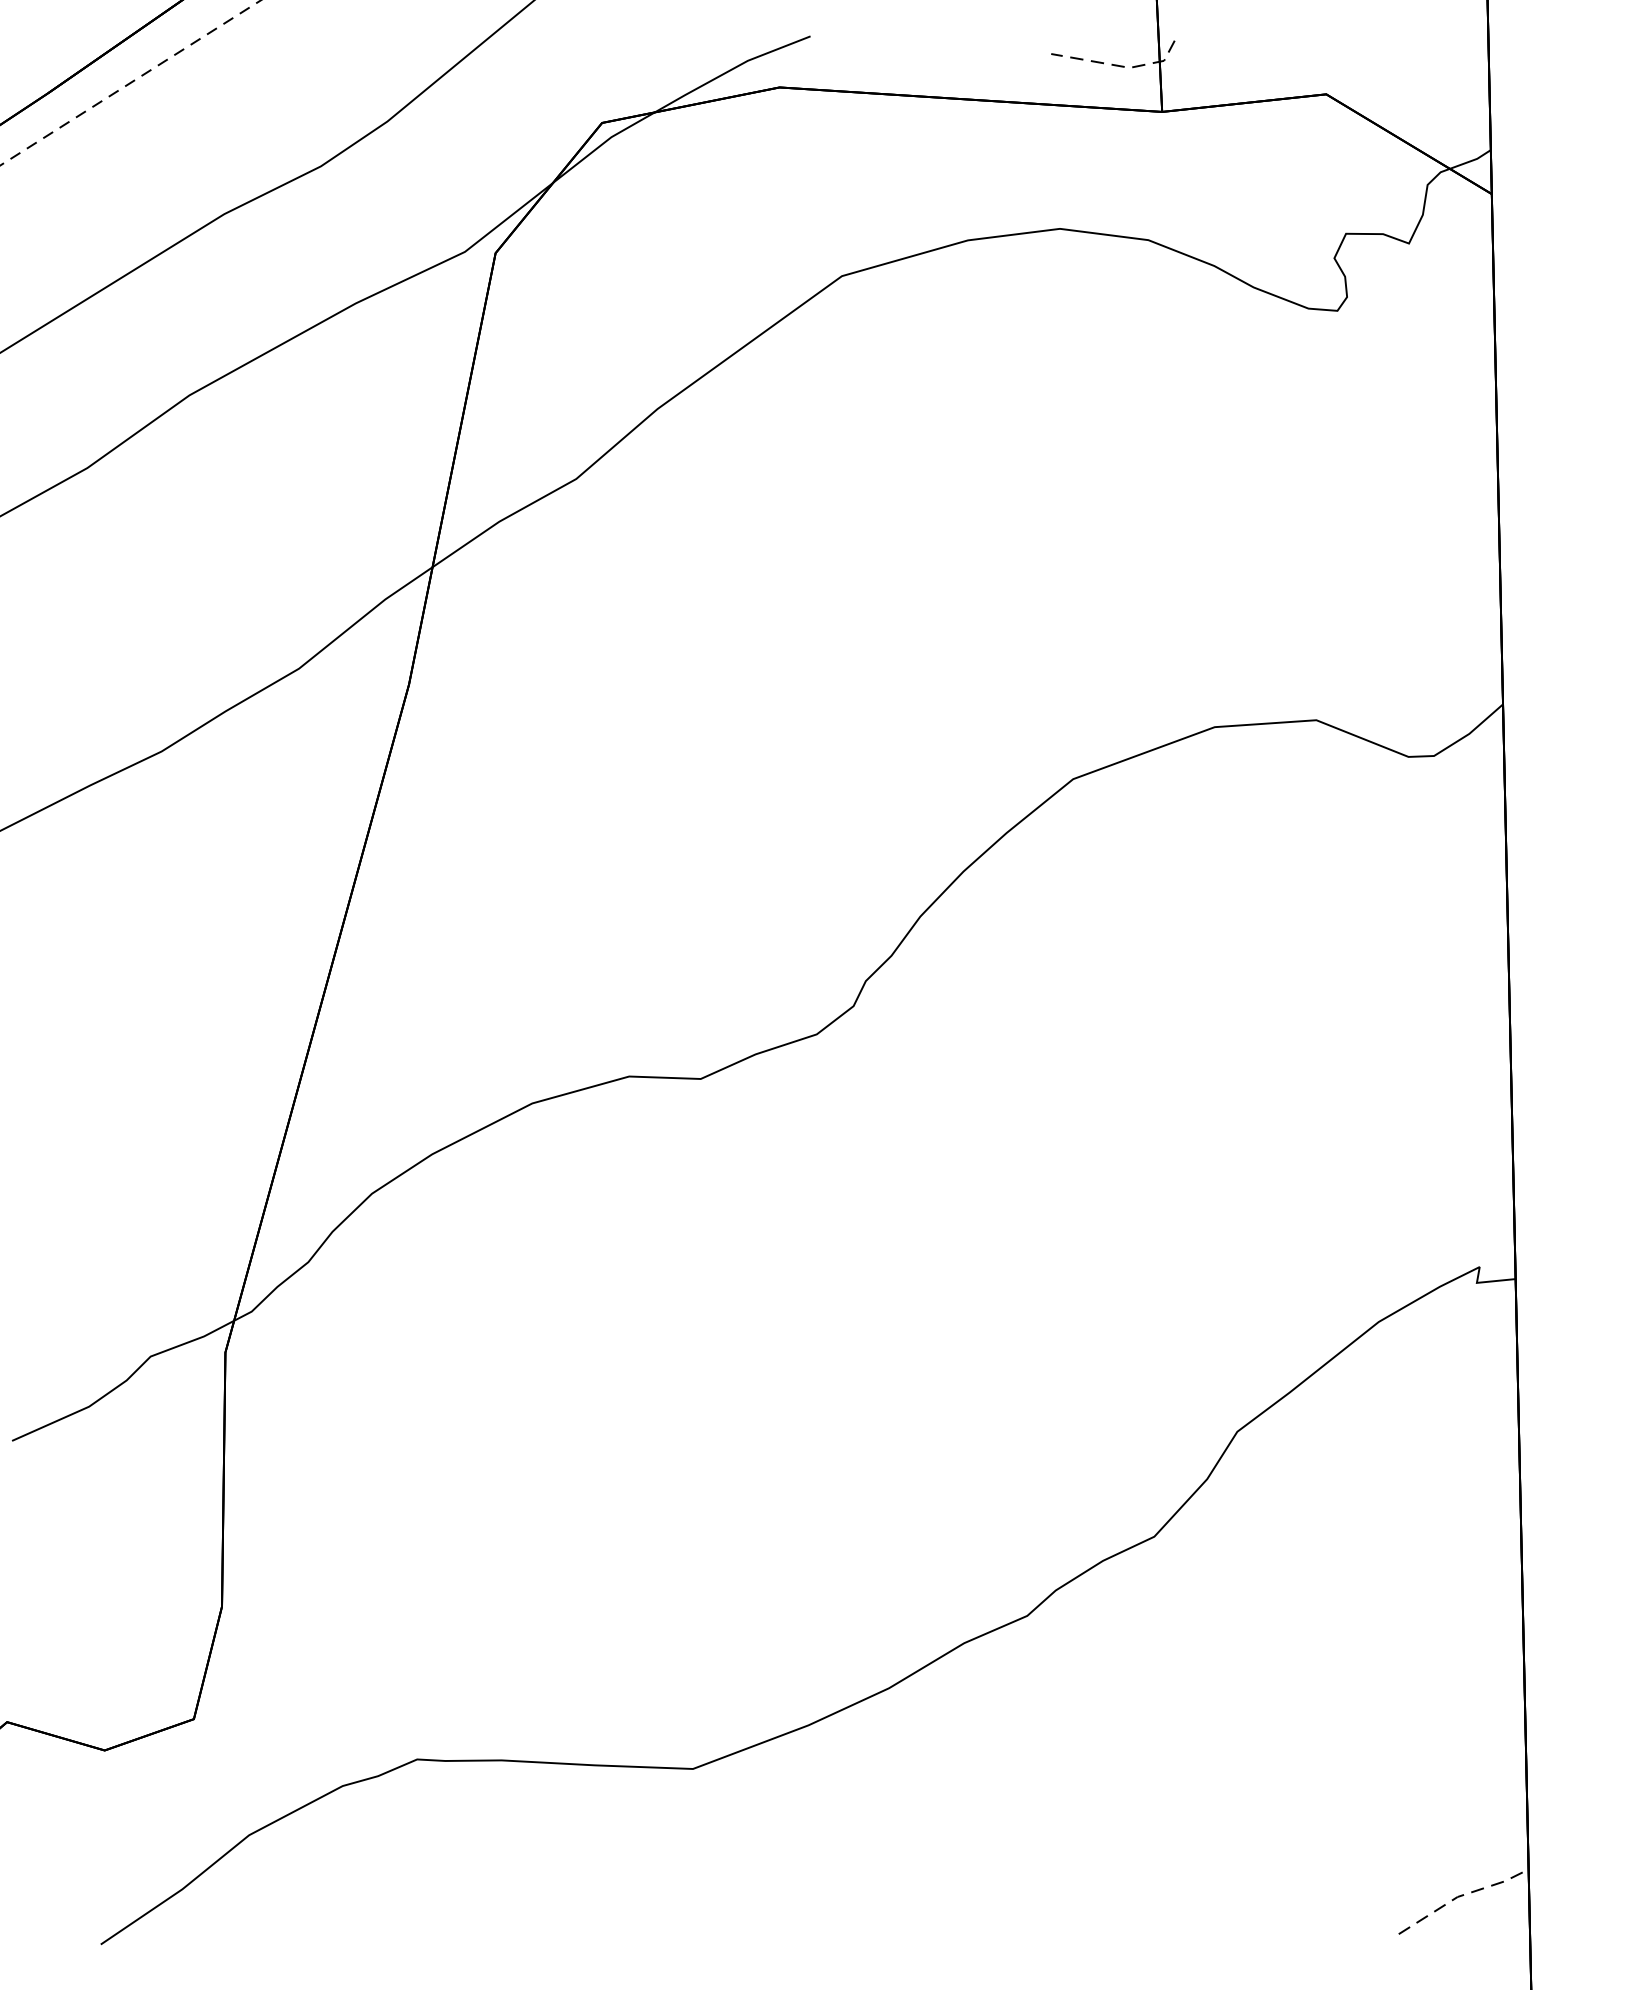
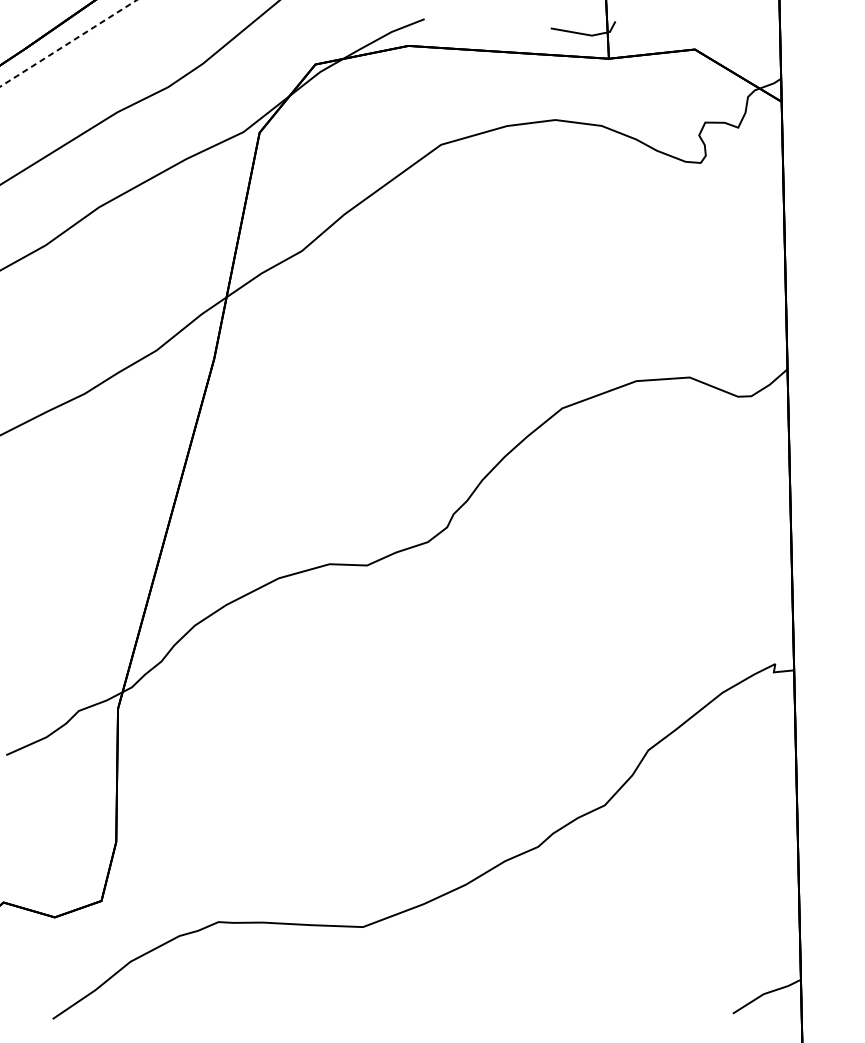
line: (1121, 65) -> (587, 34), dashed -> solid
line: (1460, 1895) -> (765, 993), dashed -> solid

